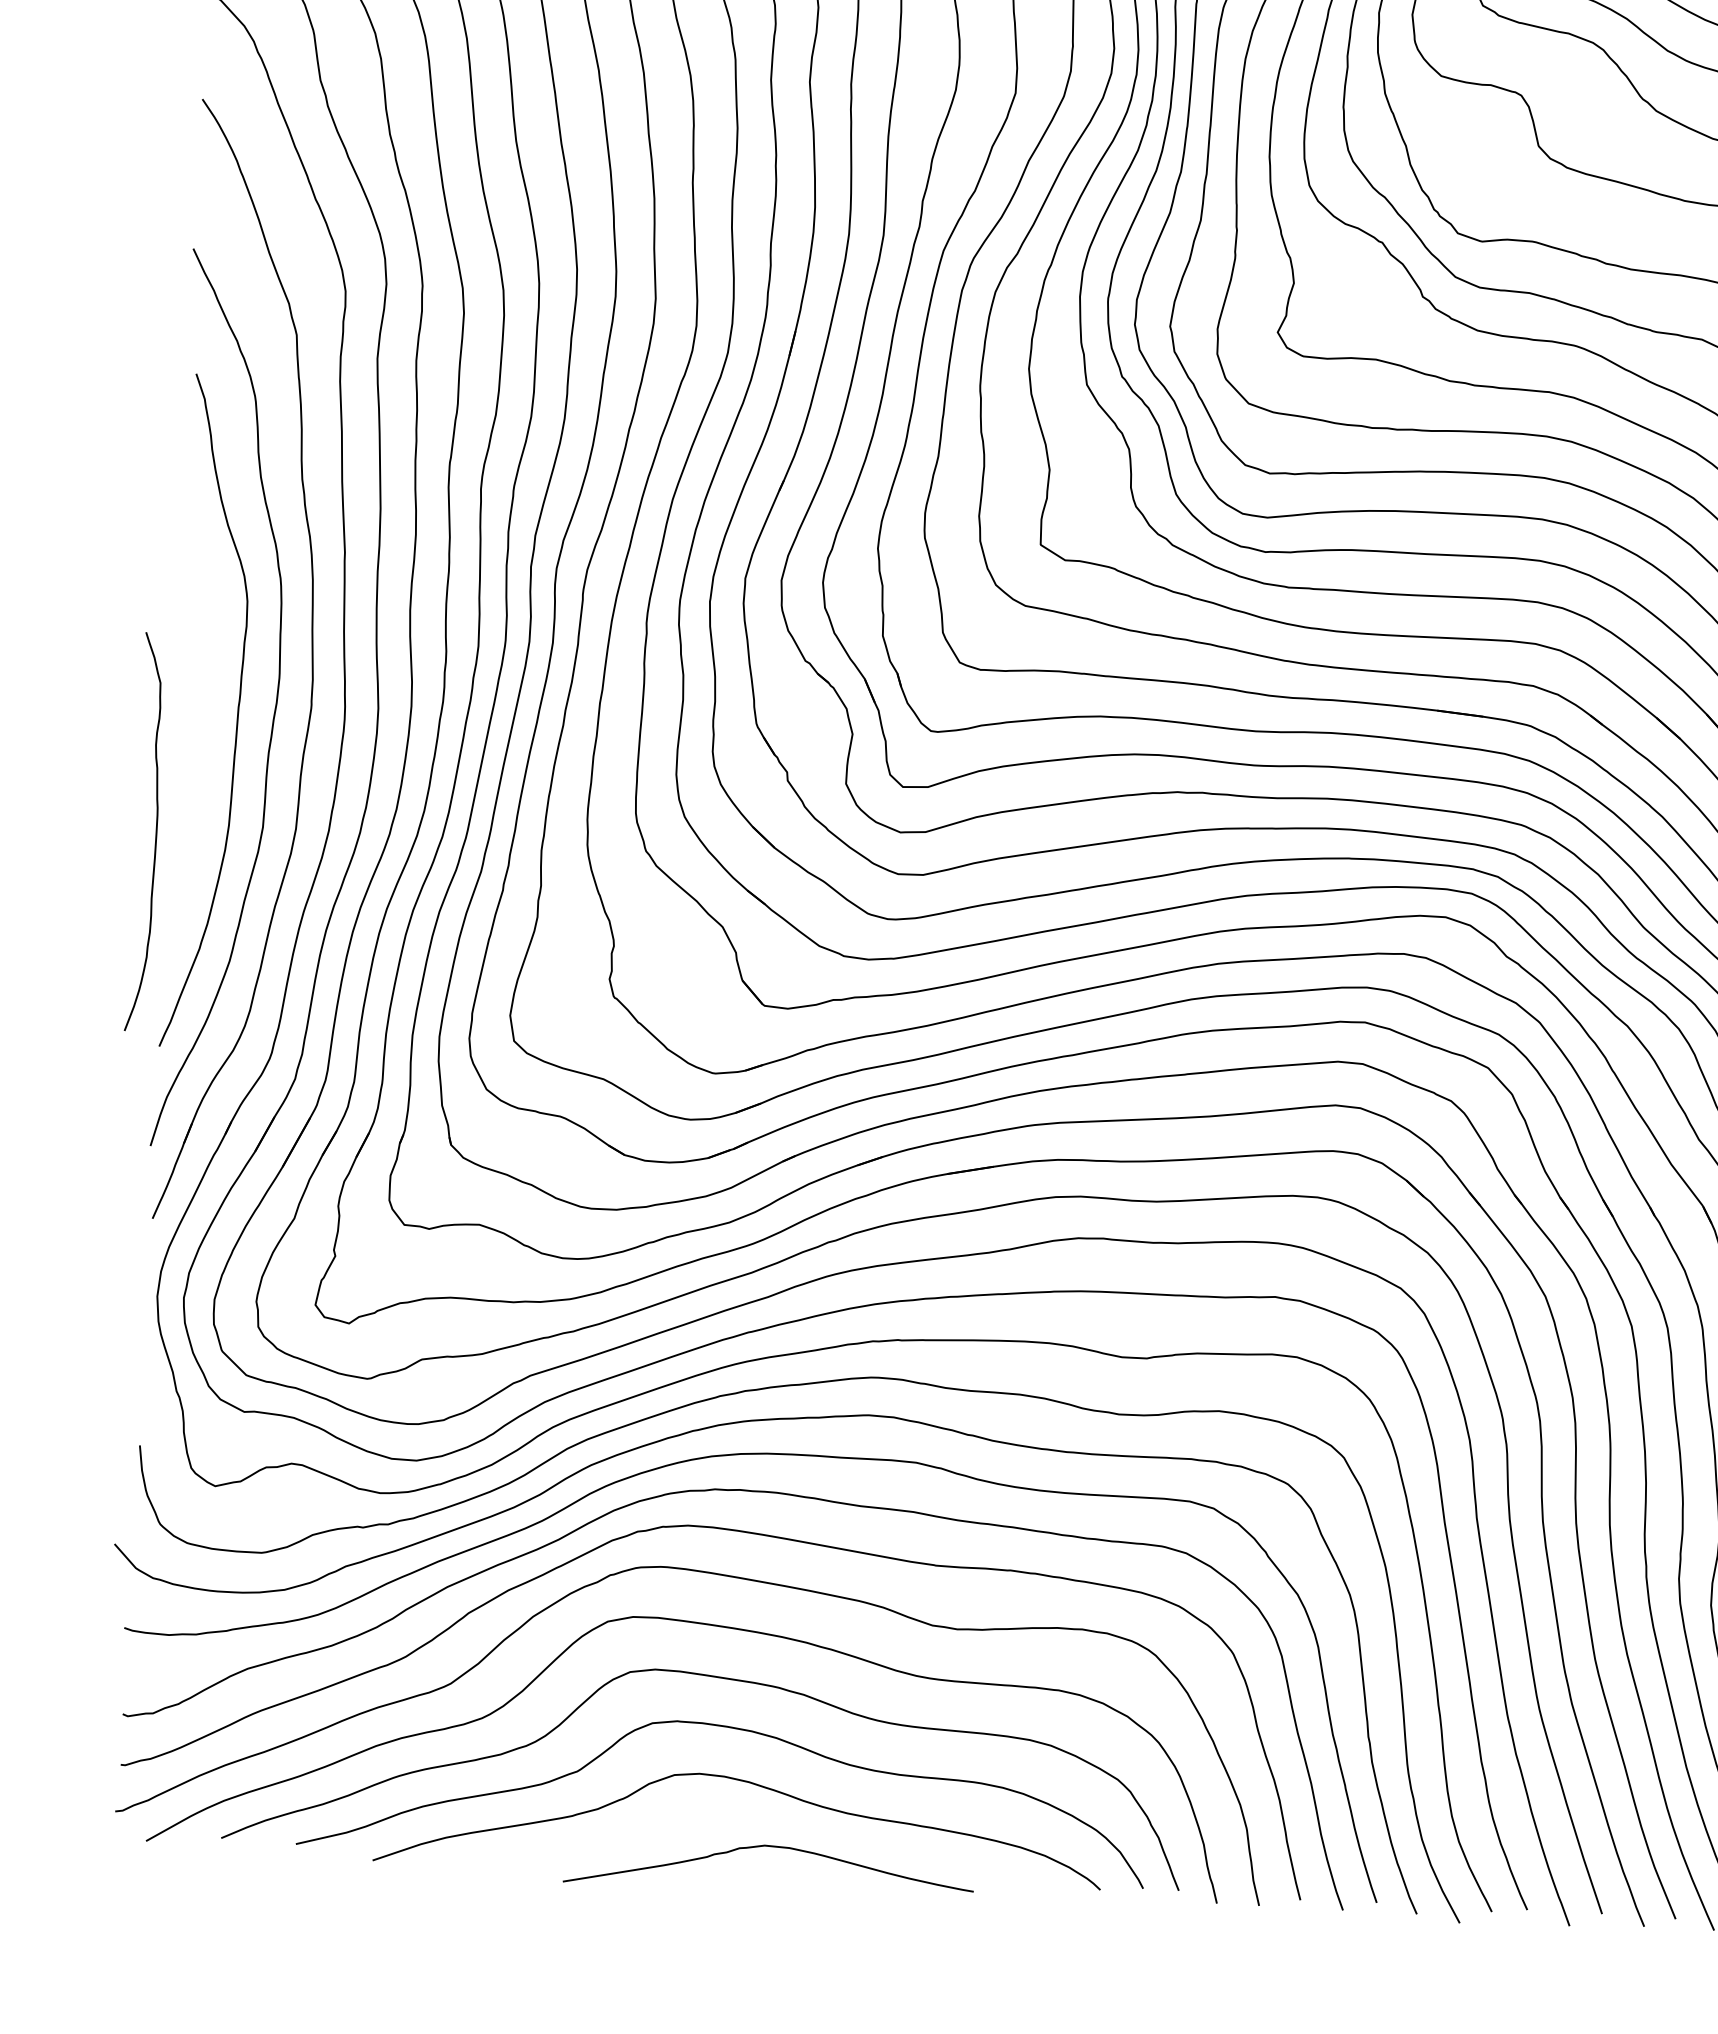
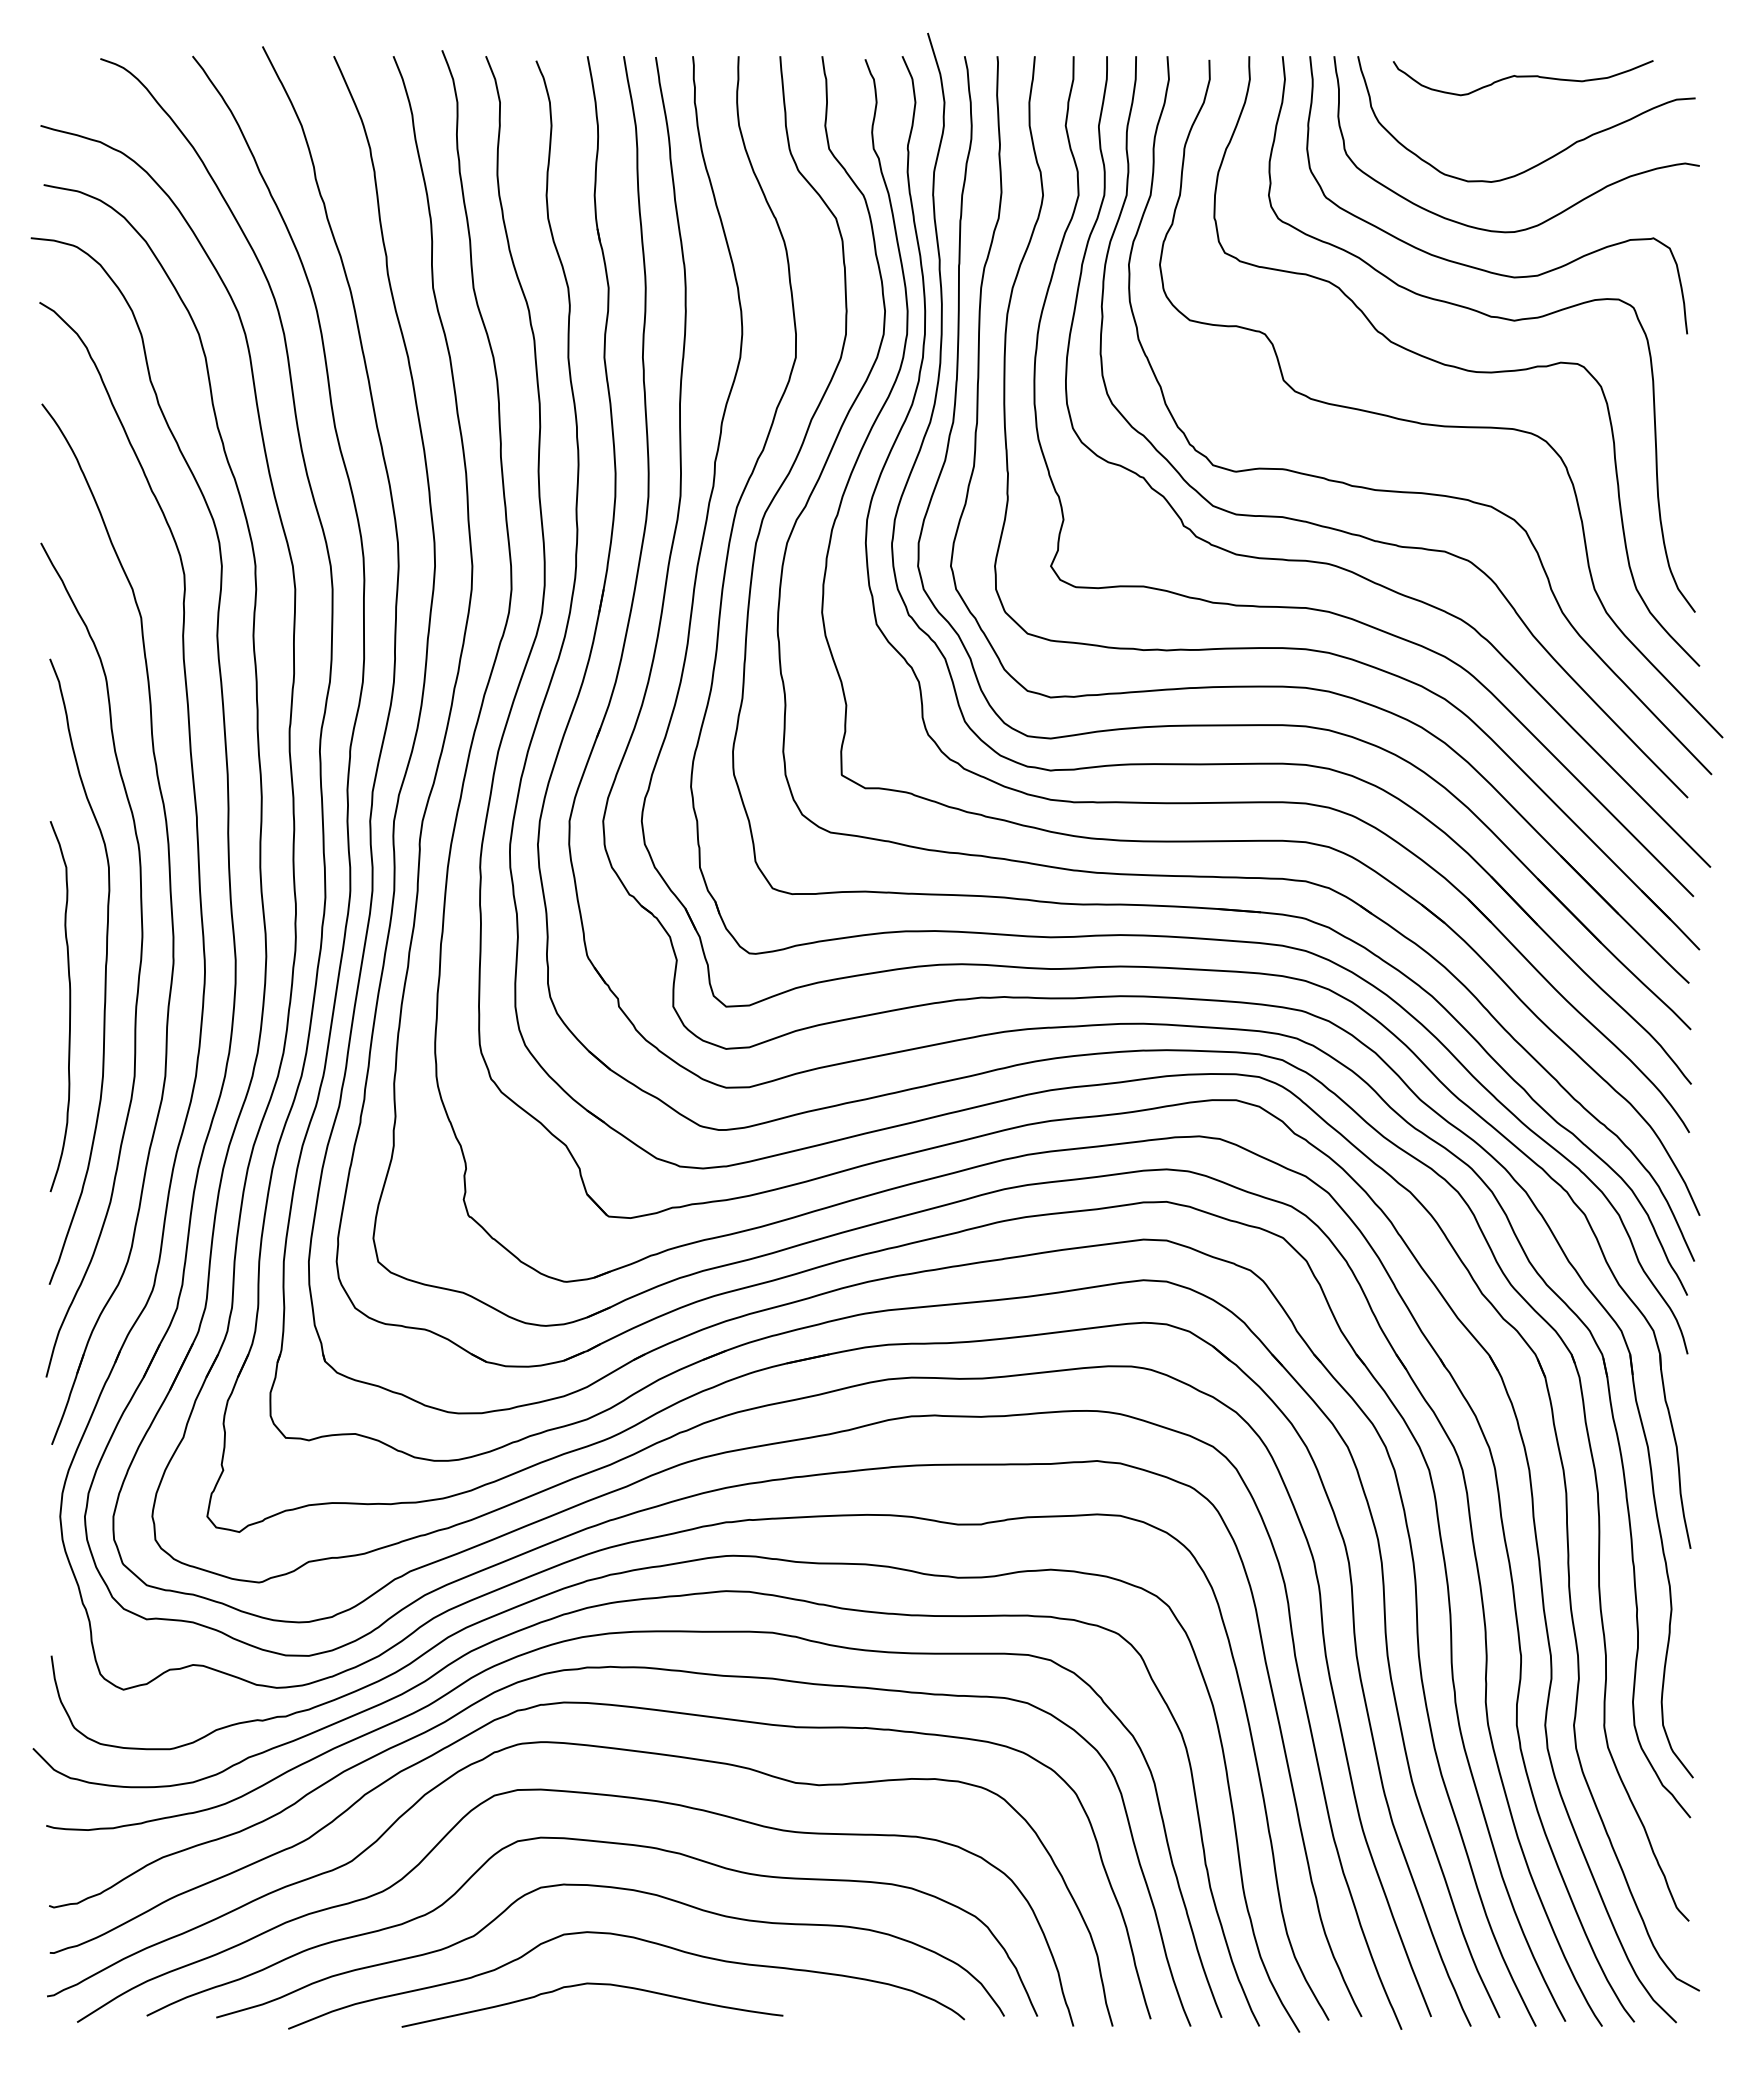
curve: (155, 832) -> (69, 1006), moved
curve: (770, 1847) -> (592, 1984), moved

